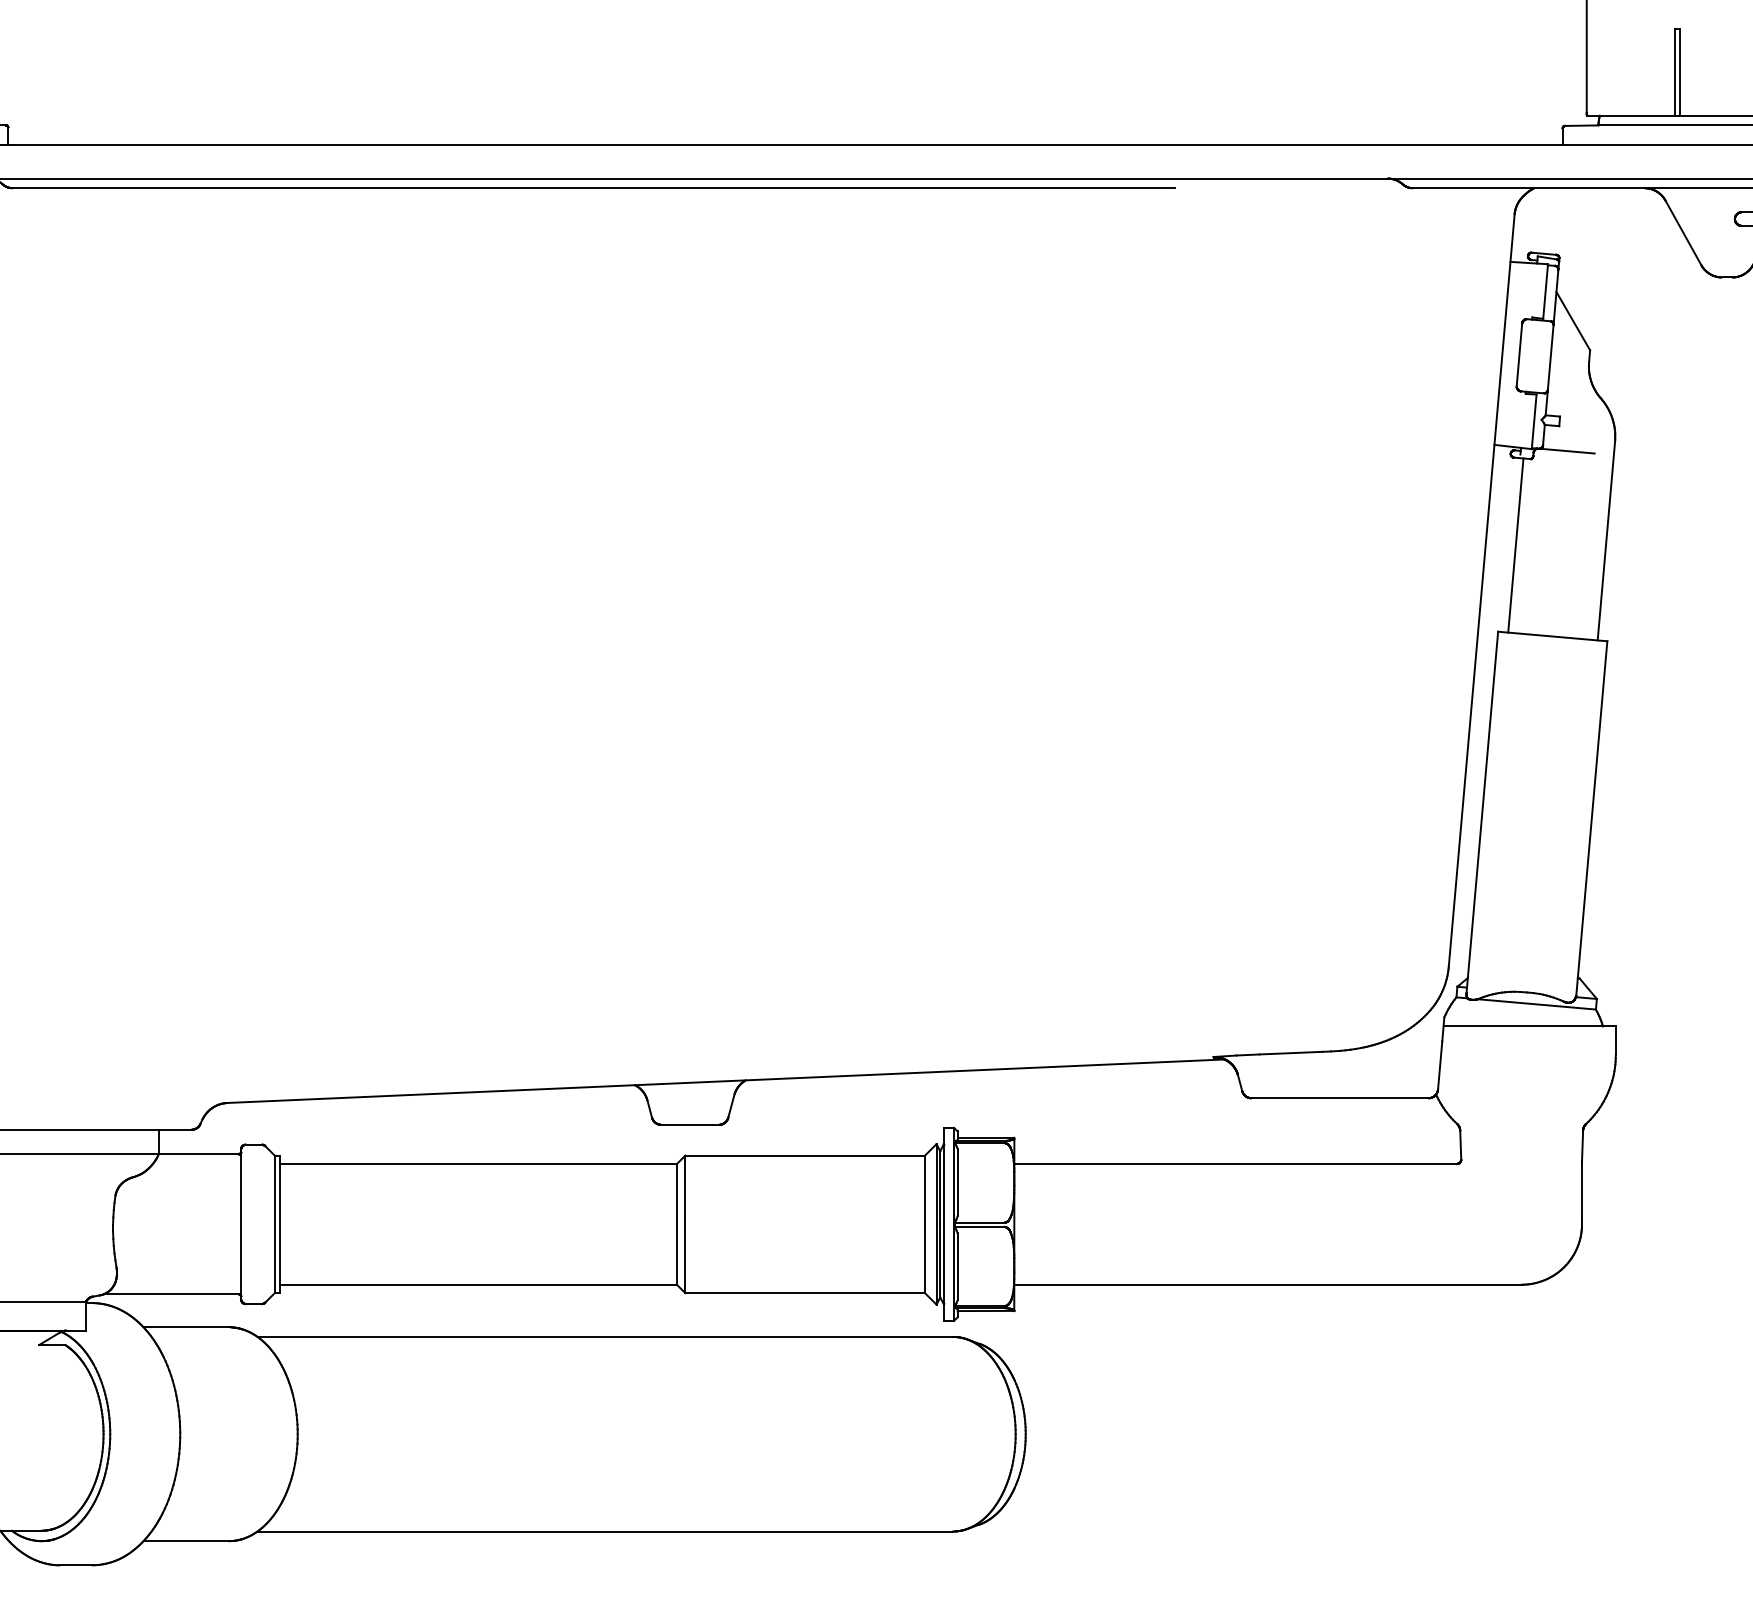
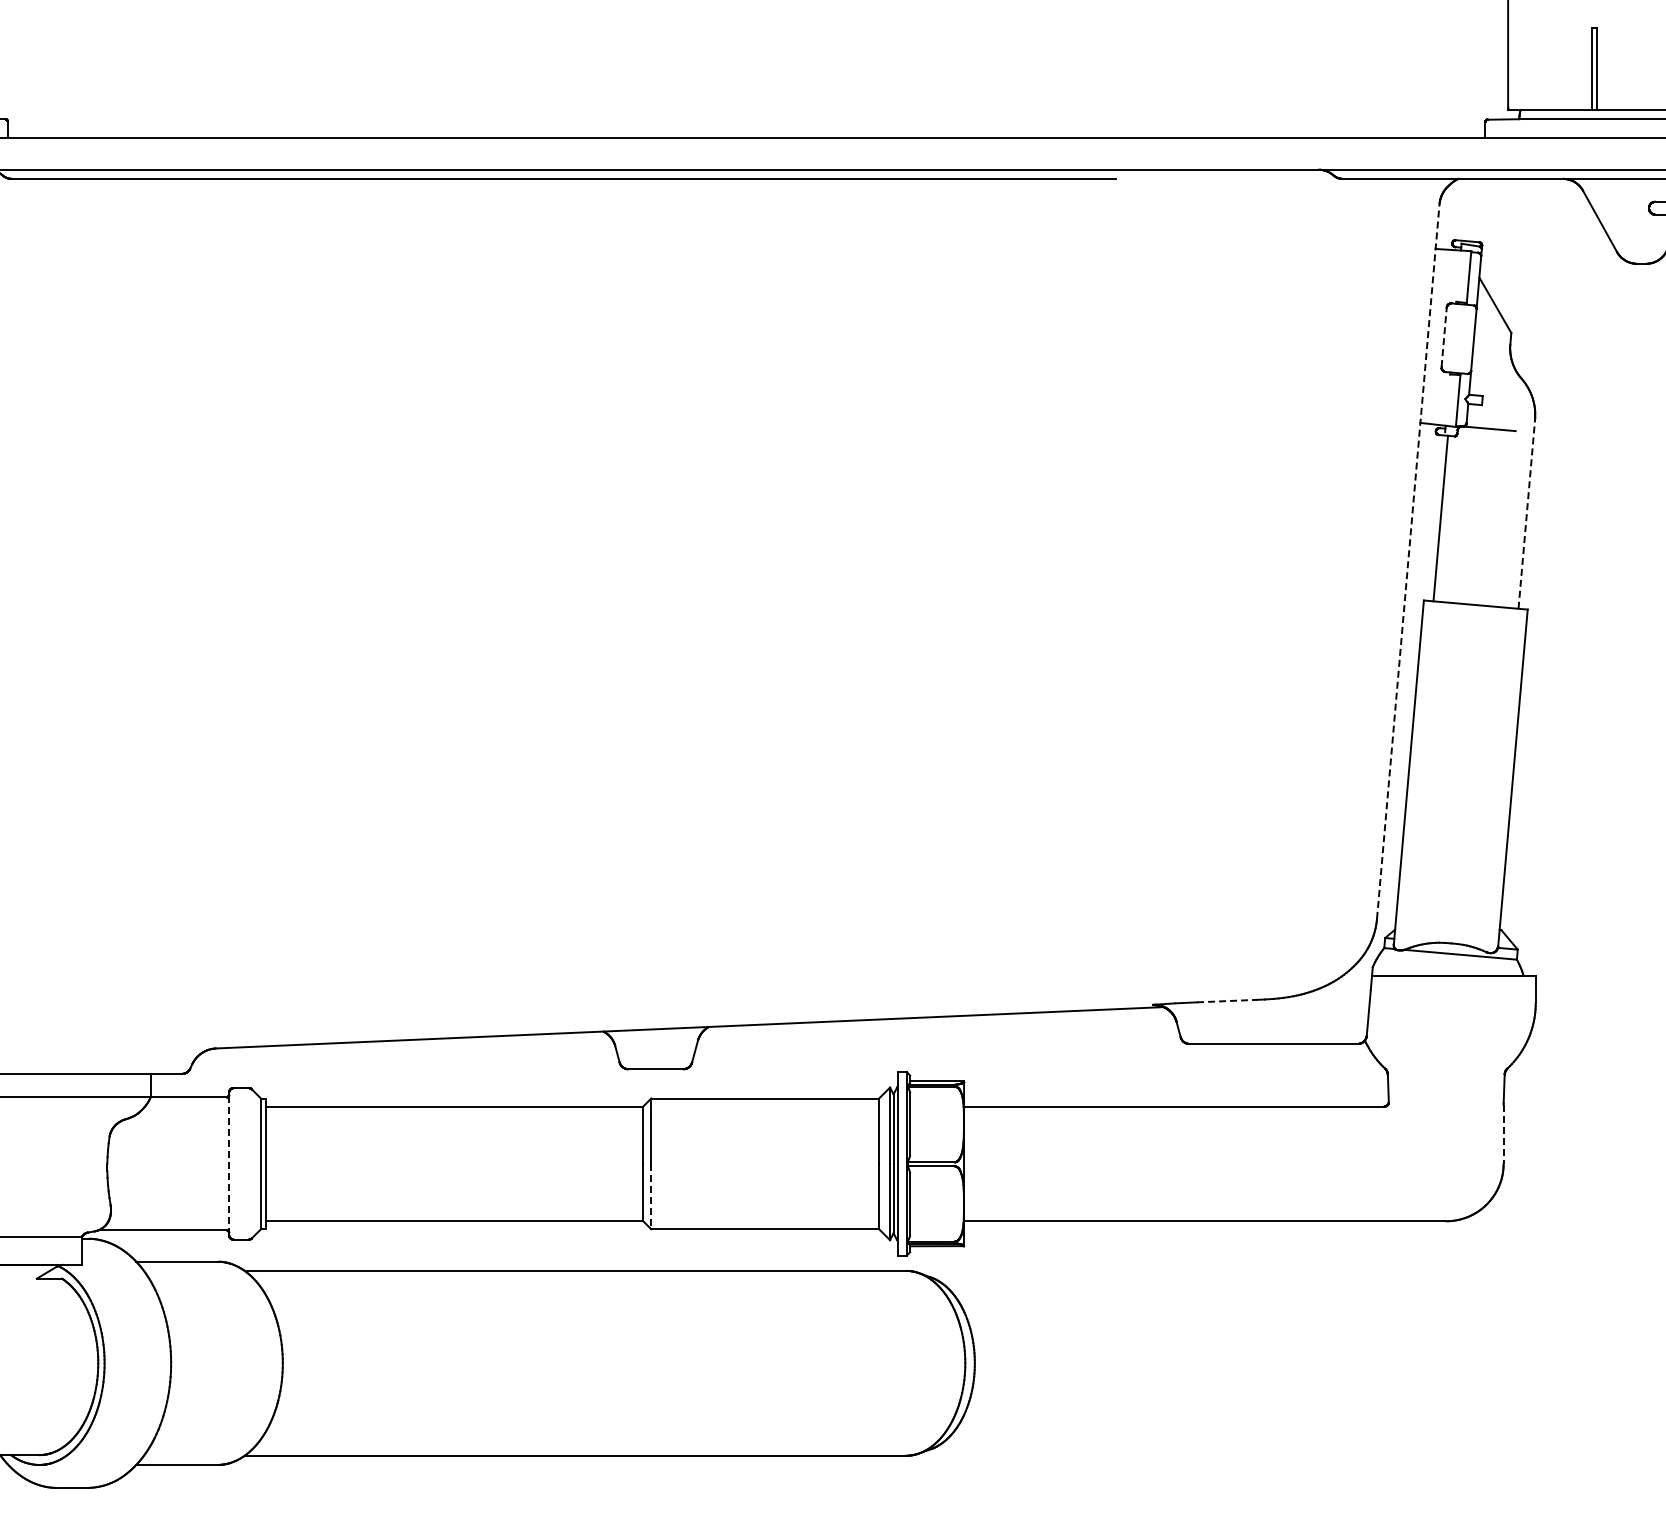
line: (1519, 355) -> (1444, 337), solid -> dashed
line: (1606, 541) -> (1526, 514), solid -> dashed
line: (1481, 590) -> (1408, 561), solid -> dashed
line: (1290, 1053) -> (1226, 1001), solid -> dashed
line: (1581, 1193) -> (1503, 1134), solid -> dashed
line: (241, 1223) -> (229, 1163), solid -> dashed
line: (685, 1258) -> (651, 1196), solid -> dashed

